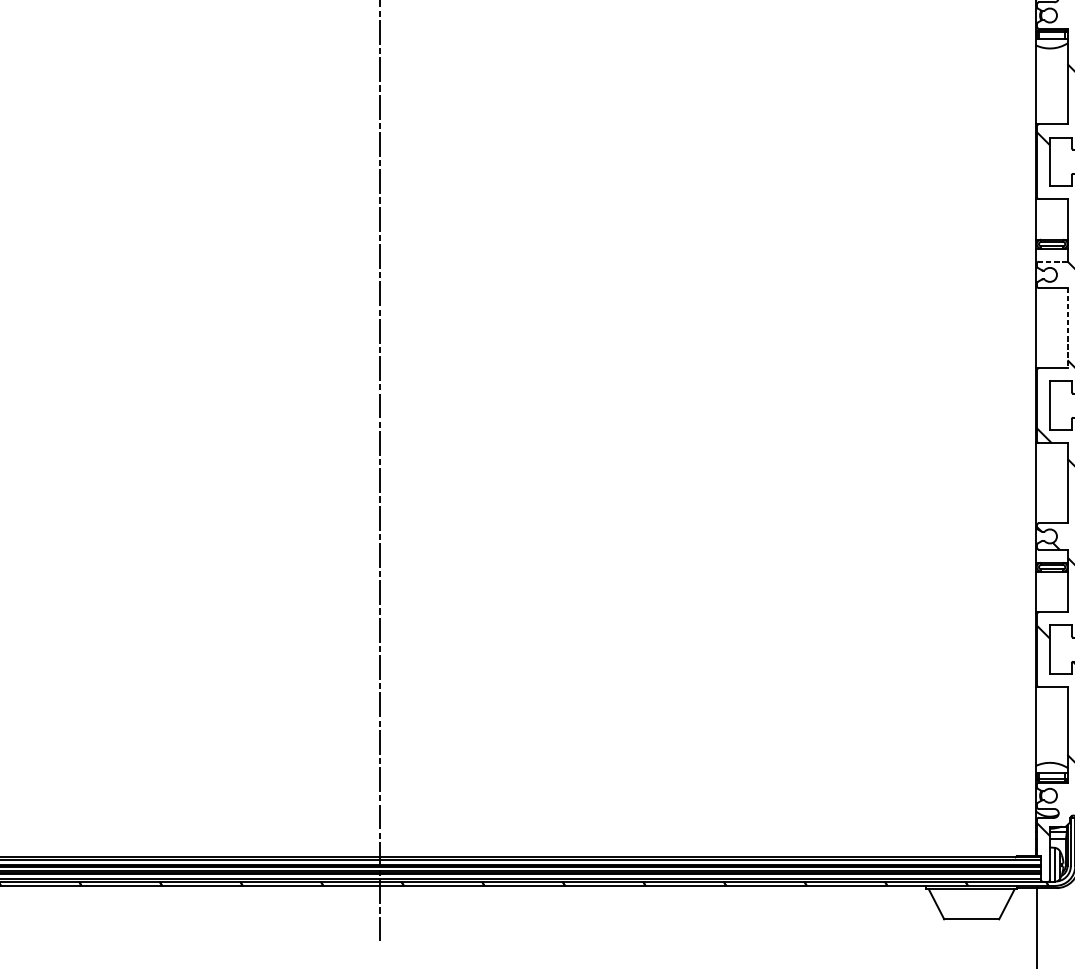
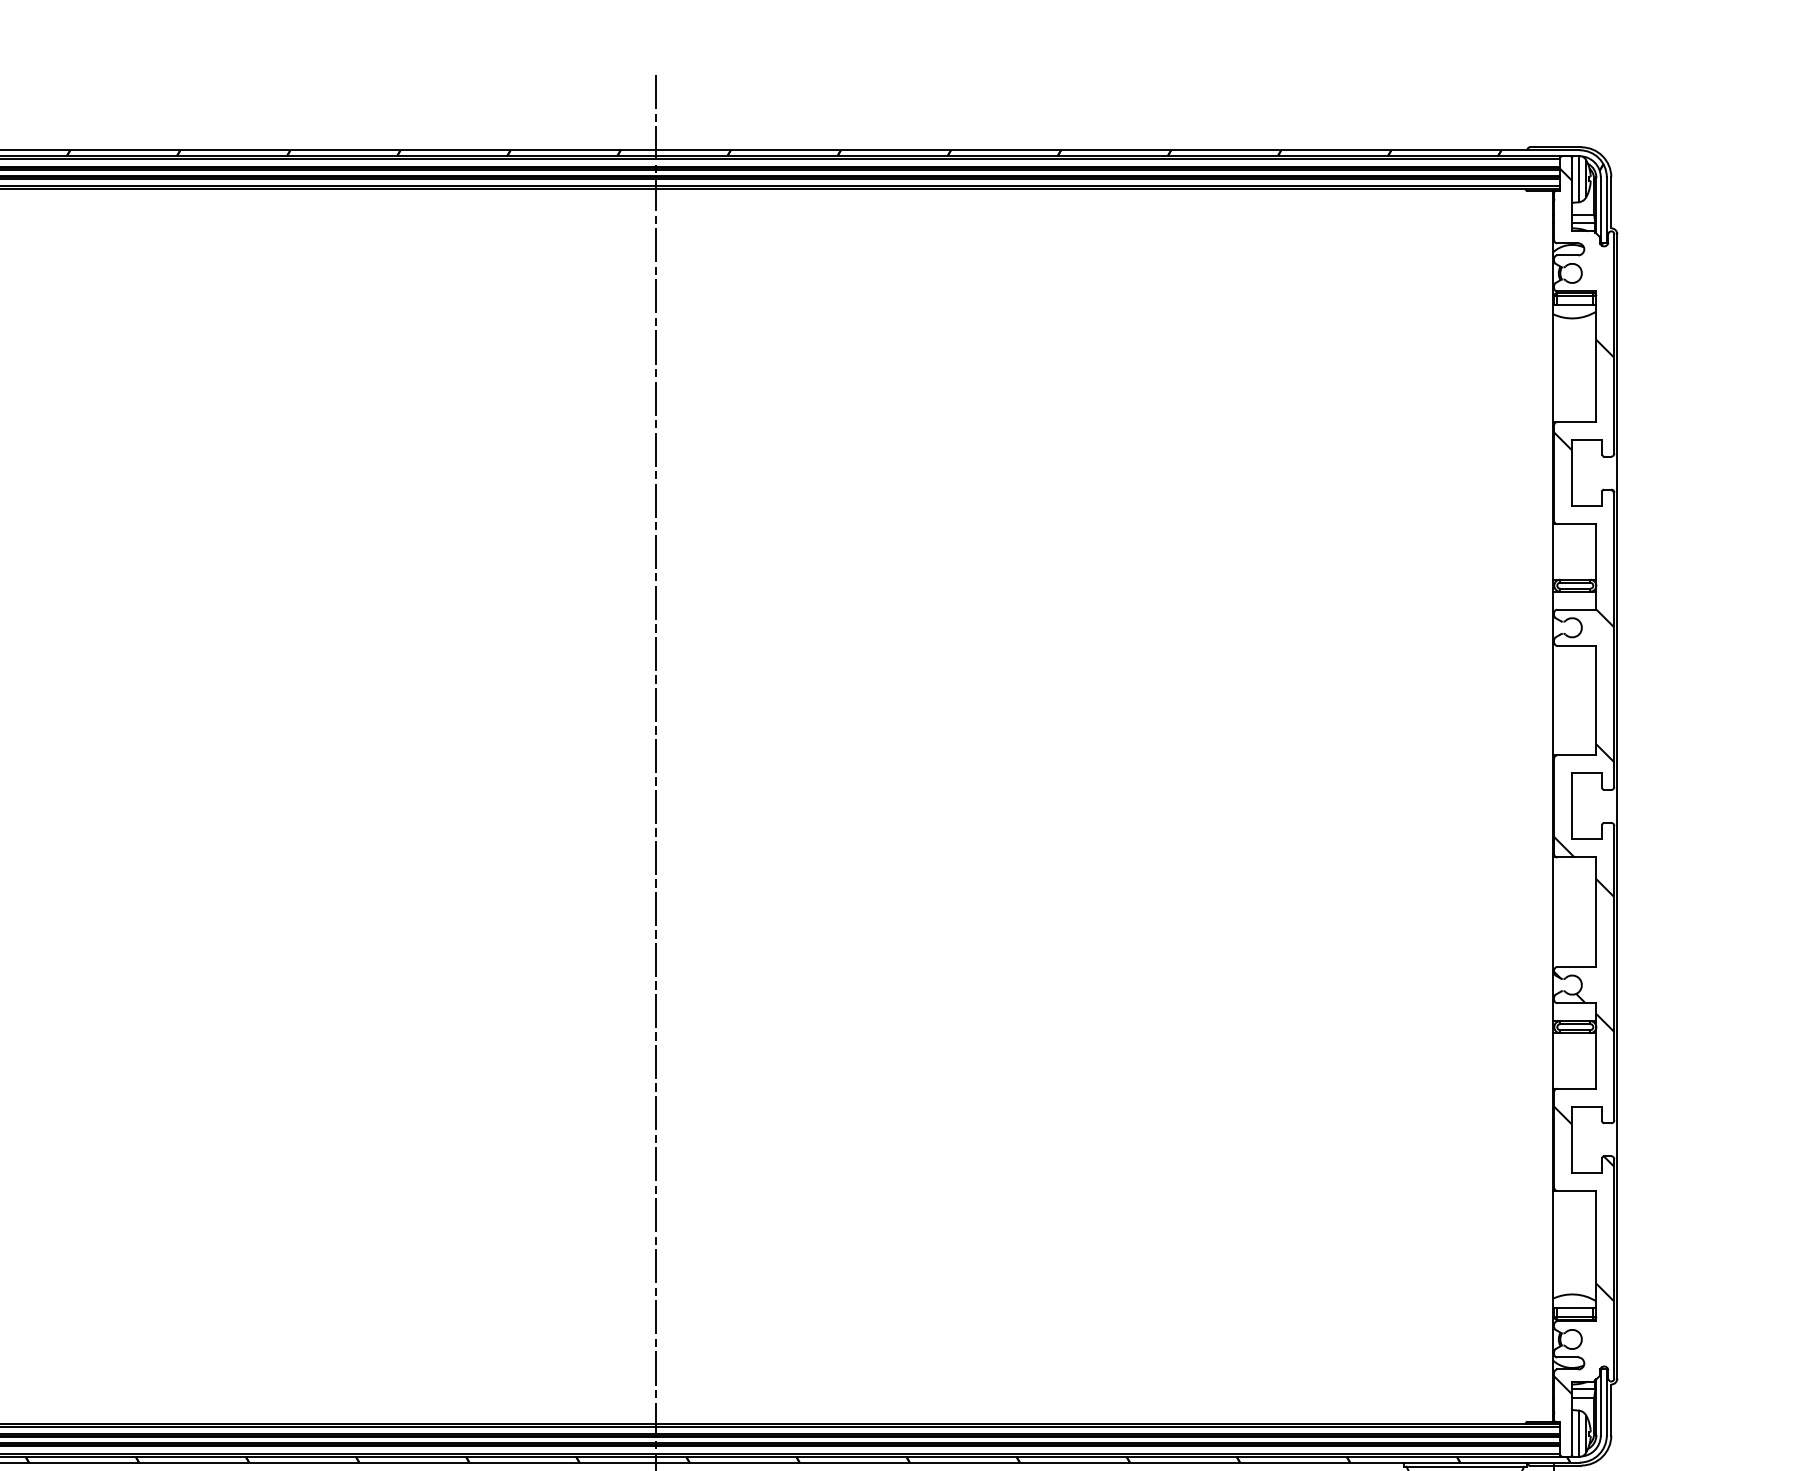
line: (1053, 261) -> (1576, 609), dashed -> solid
line: (1067, 328) -> (1596, 700), dashed -> solid

